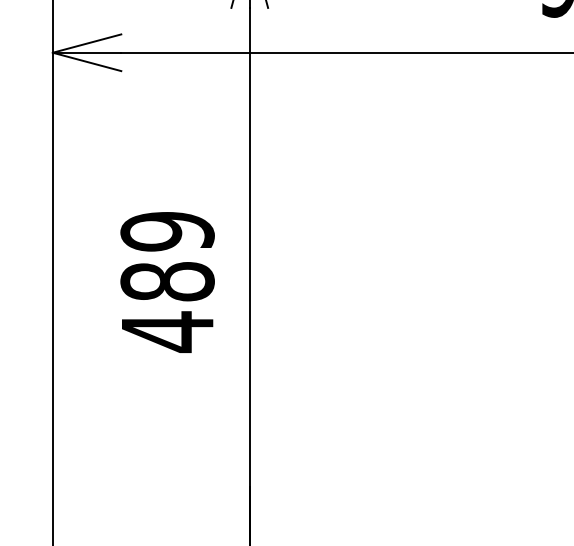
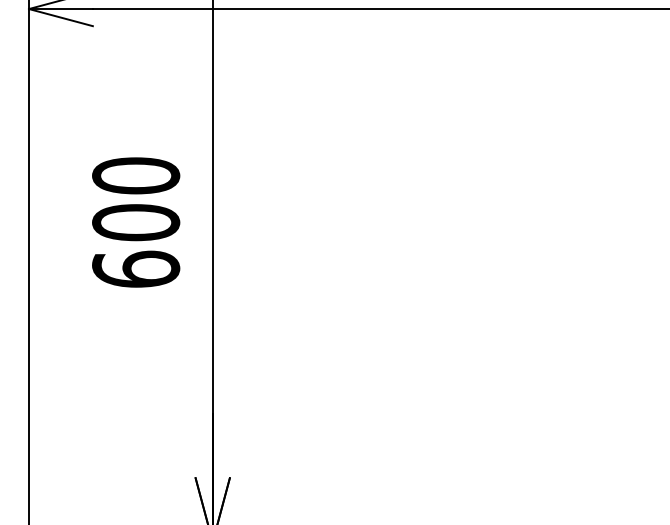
text: (168, 282) -> (136, 223), 489 -> 600

